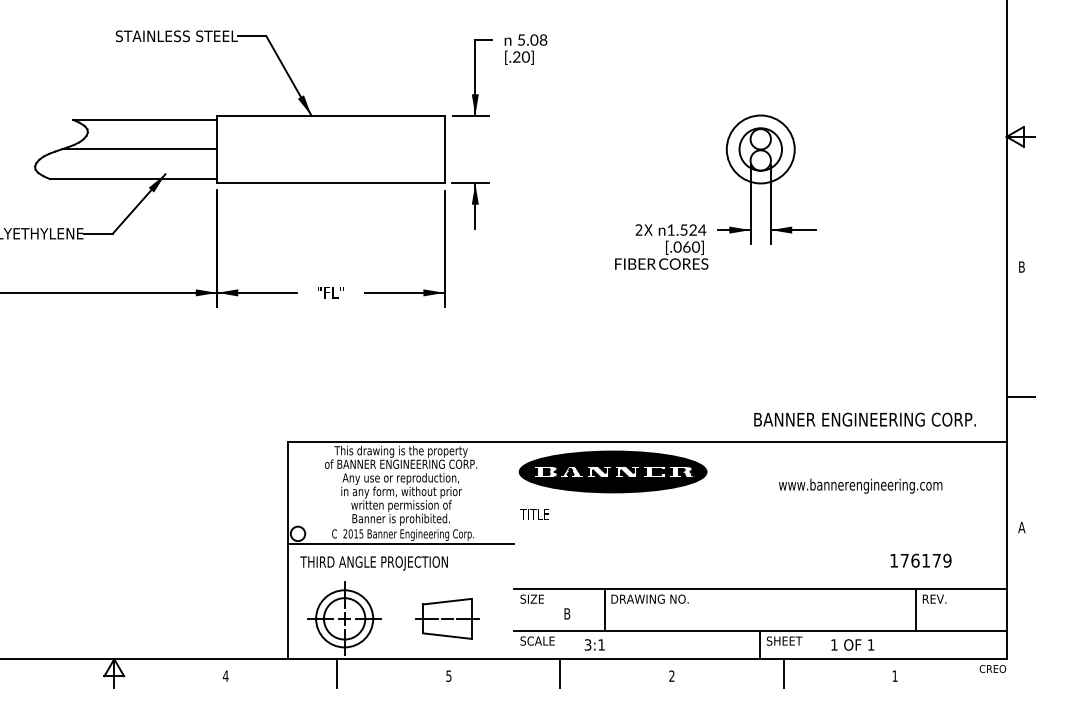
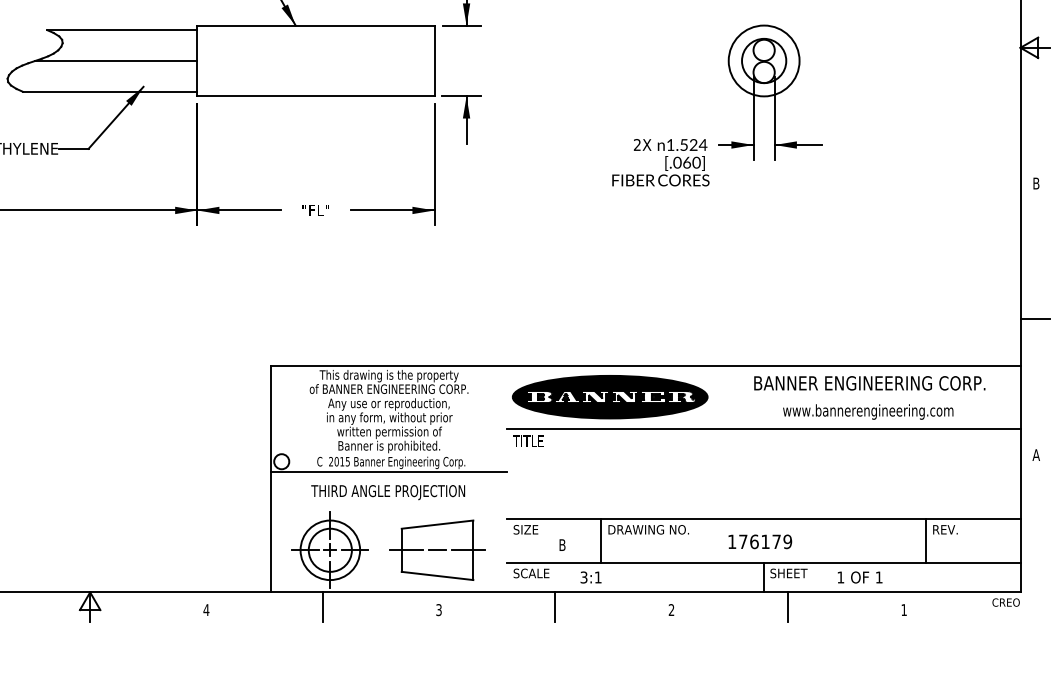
text: (864, 419) -> (869, 383), moved
line: (760, 502) -> (763, 428), added
text: (920, 560) -> (759, 541), moved
text: (373, 563) -> (387, 492), moved
part: (447, 618) -> (437, 549), size x1.43
text: (448, 675) -> (438, 609), 5 -> 3

